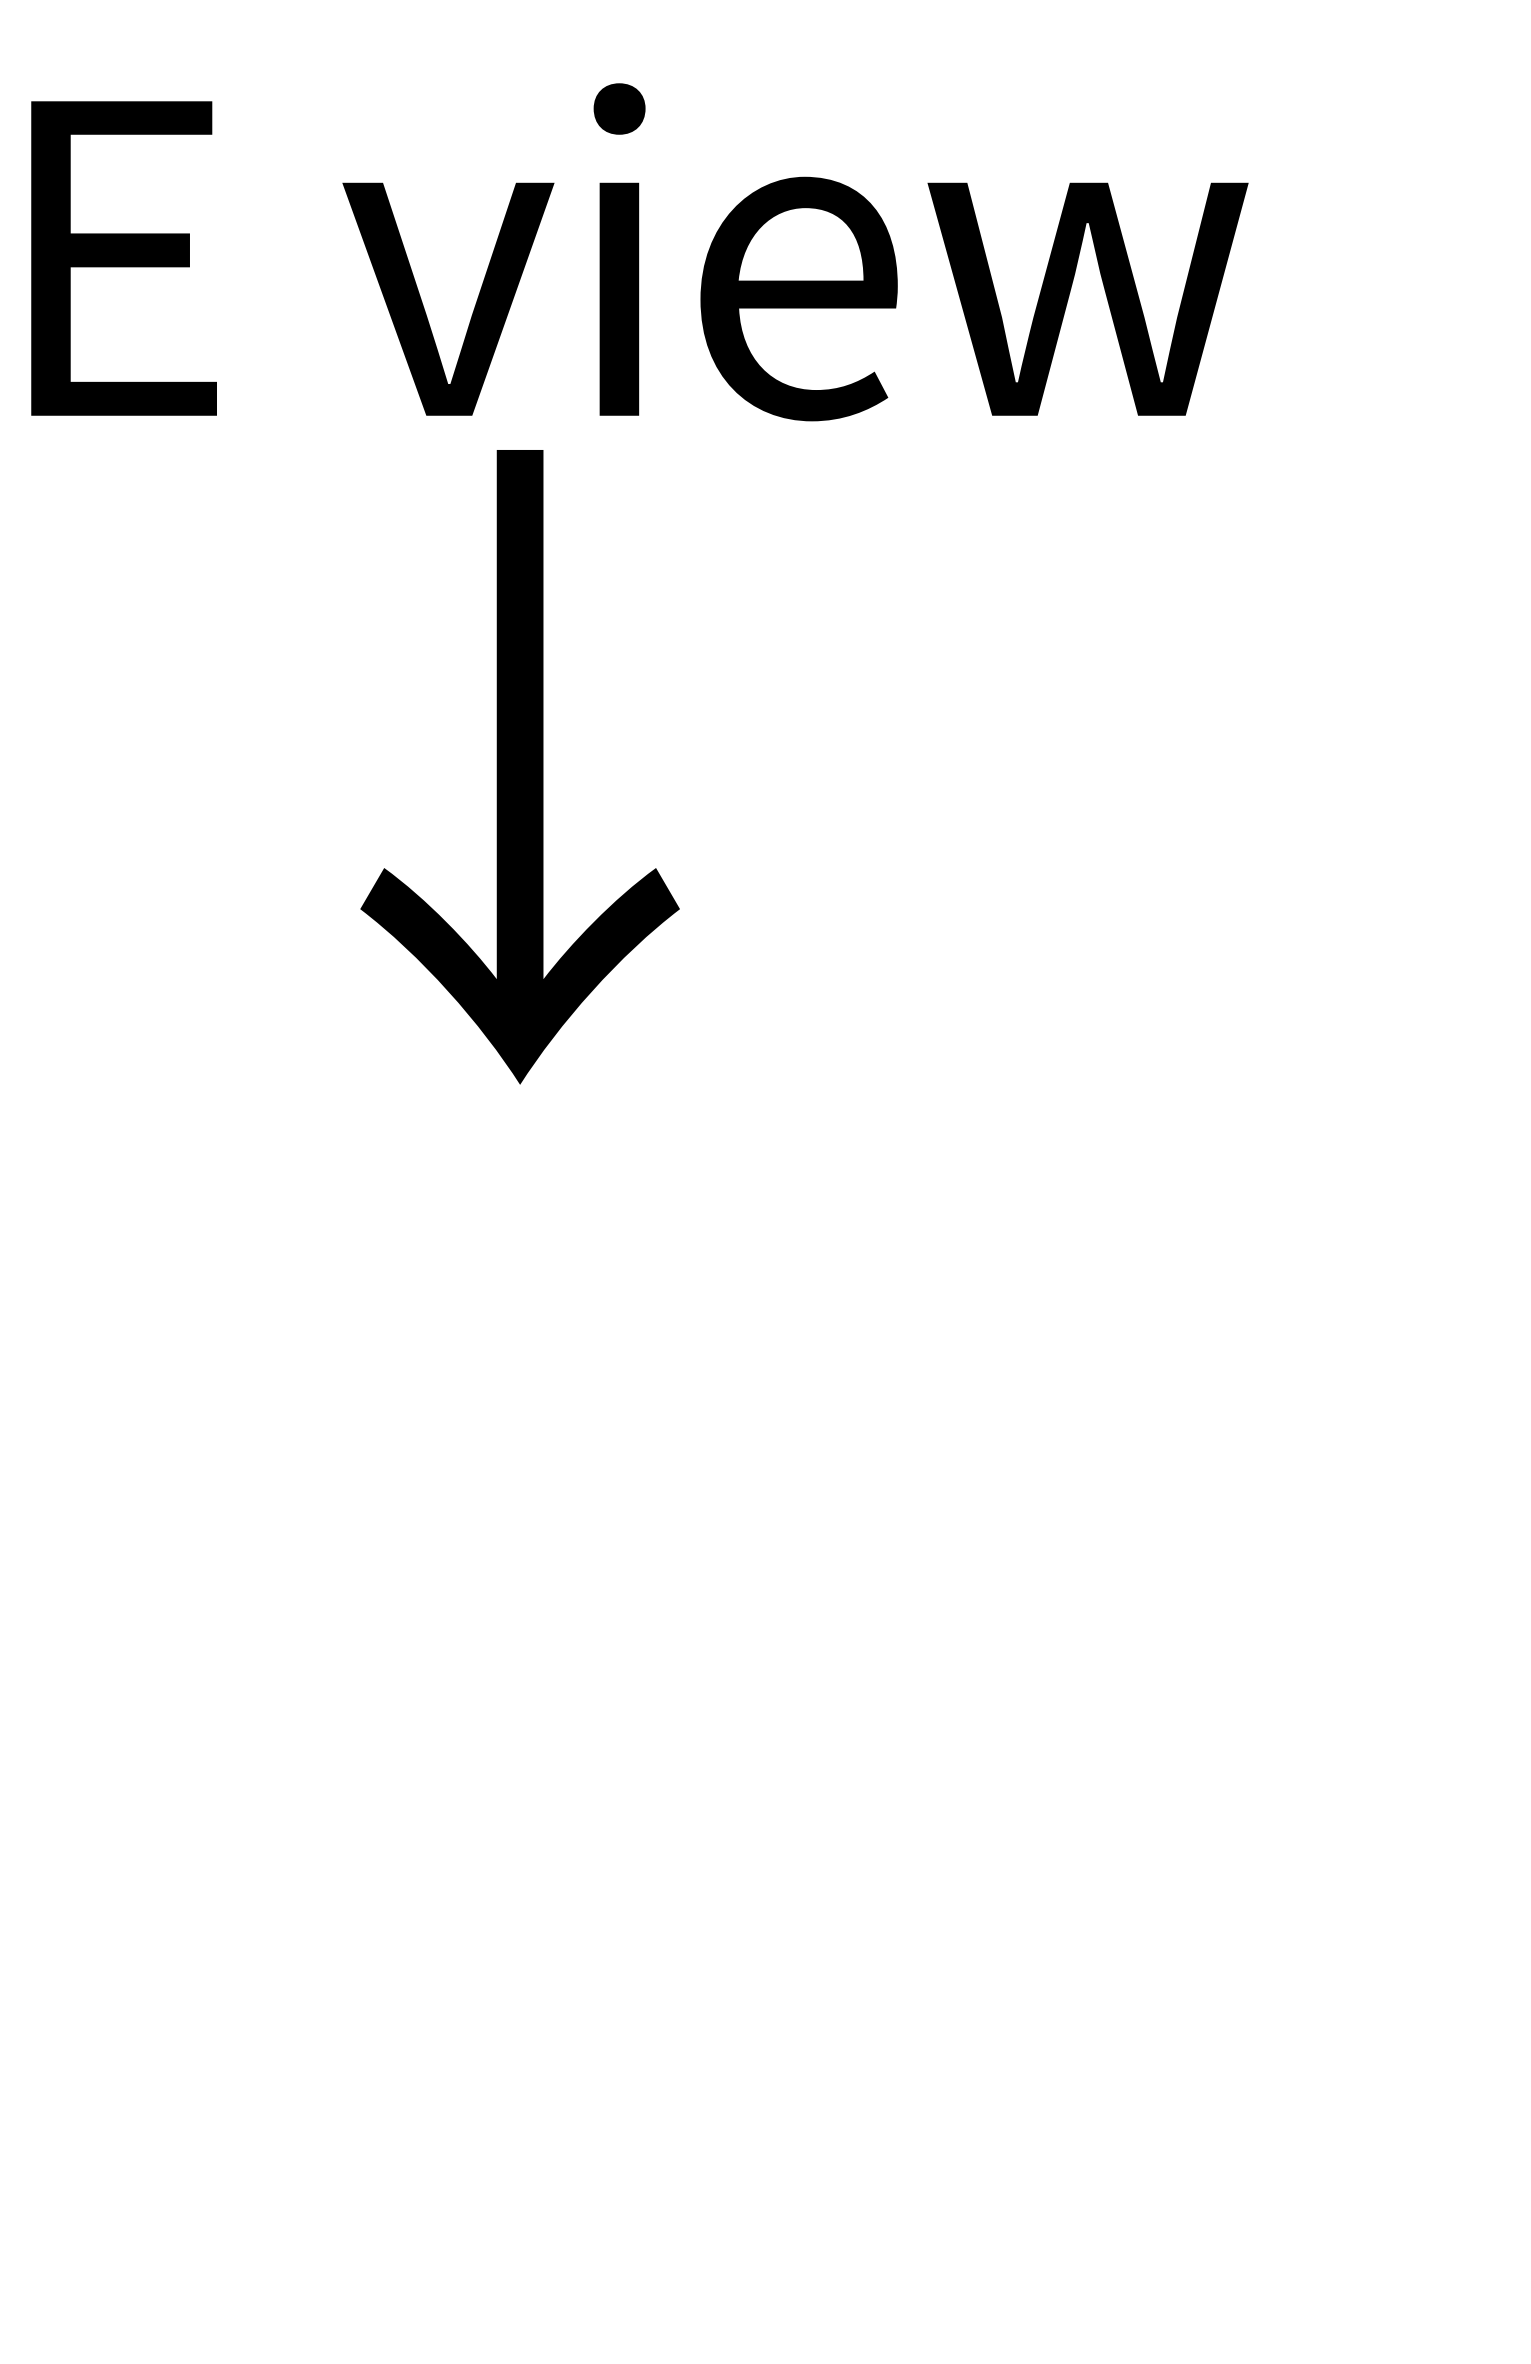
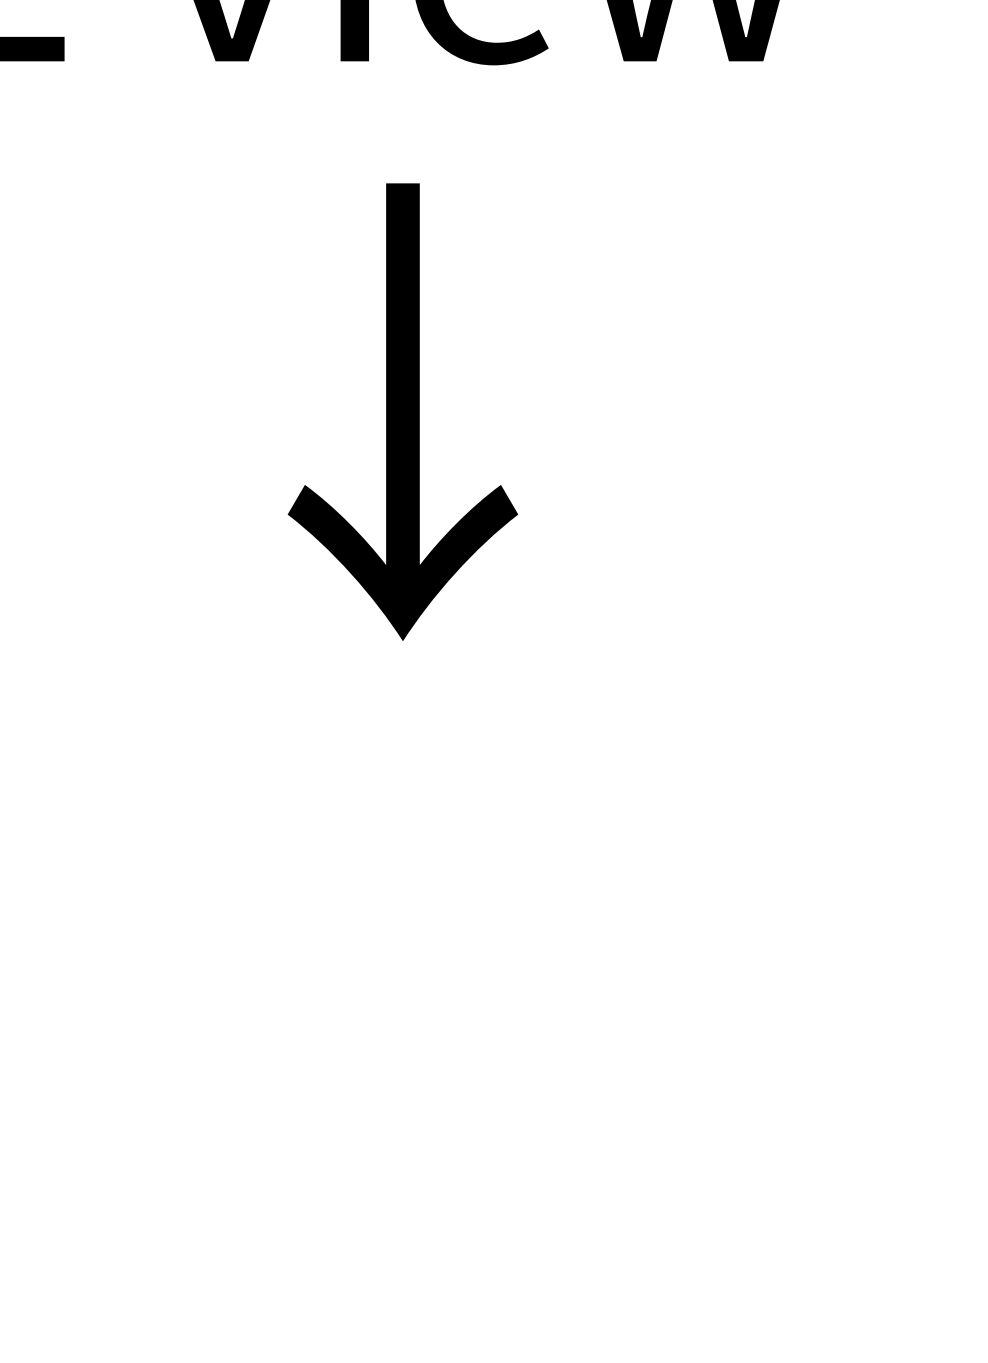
text: (519, 767) -> (402, 412), moved

